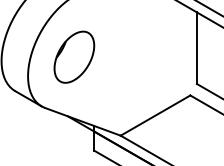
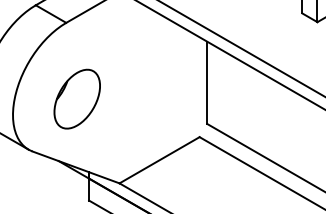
part: (73, 56) -> (76, 98), moved

